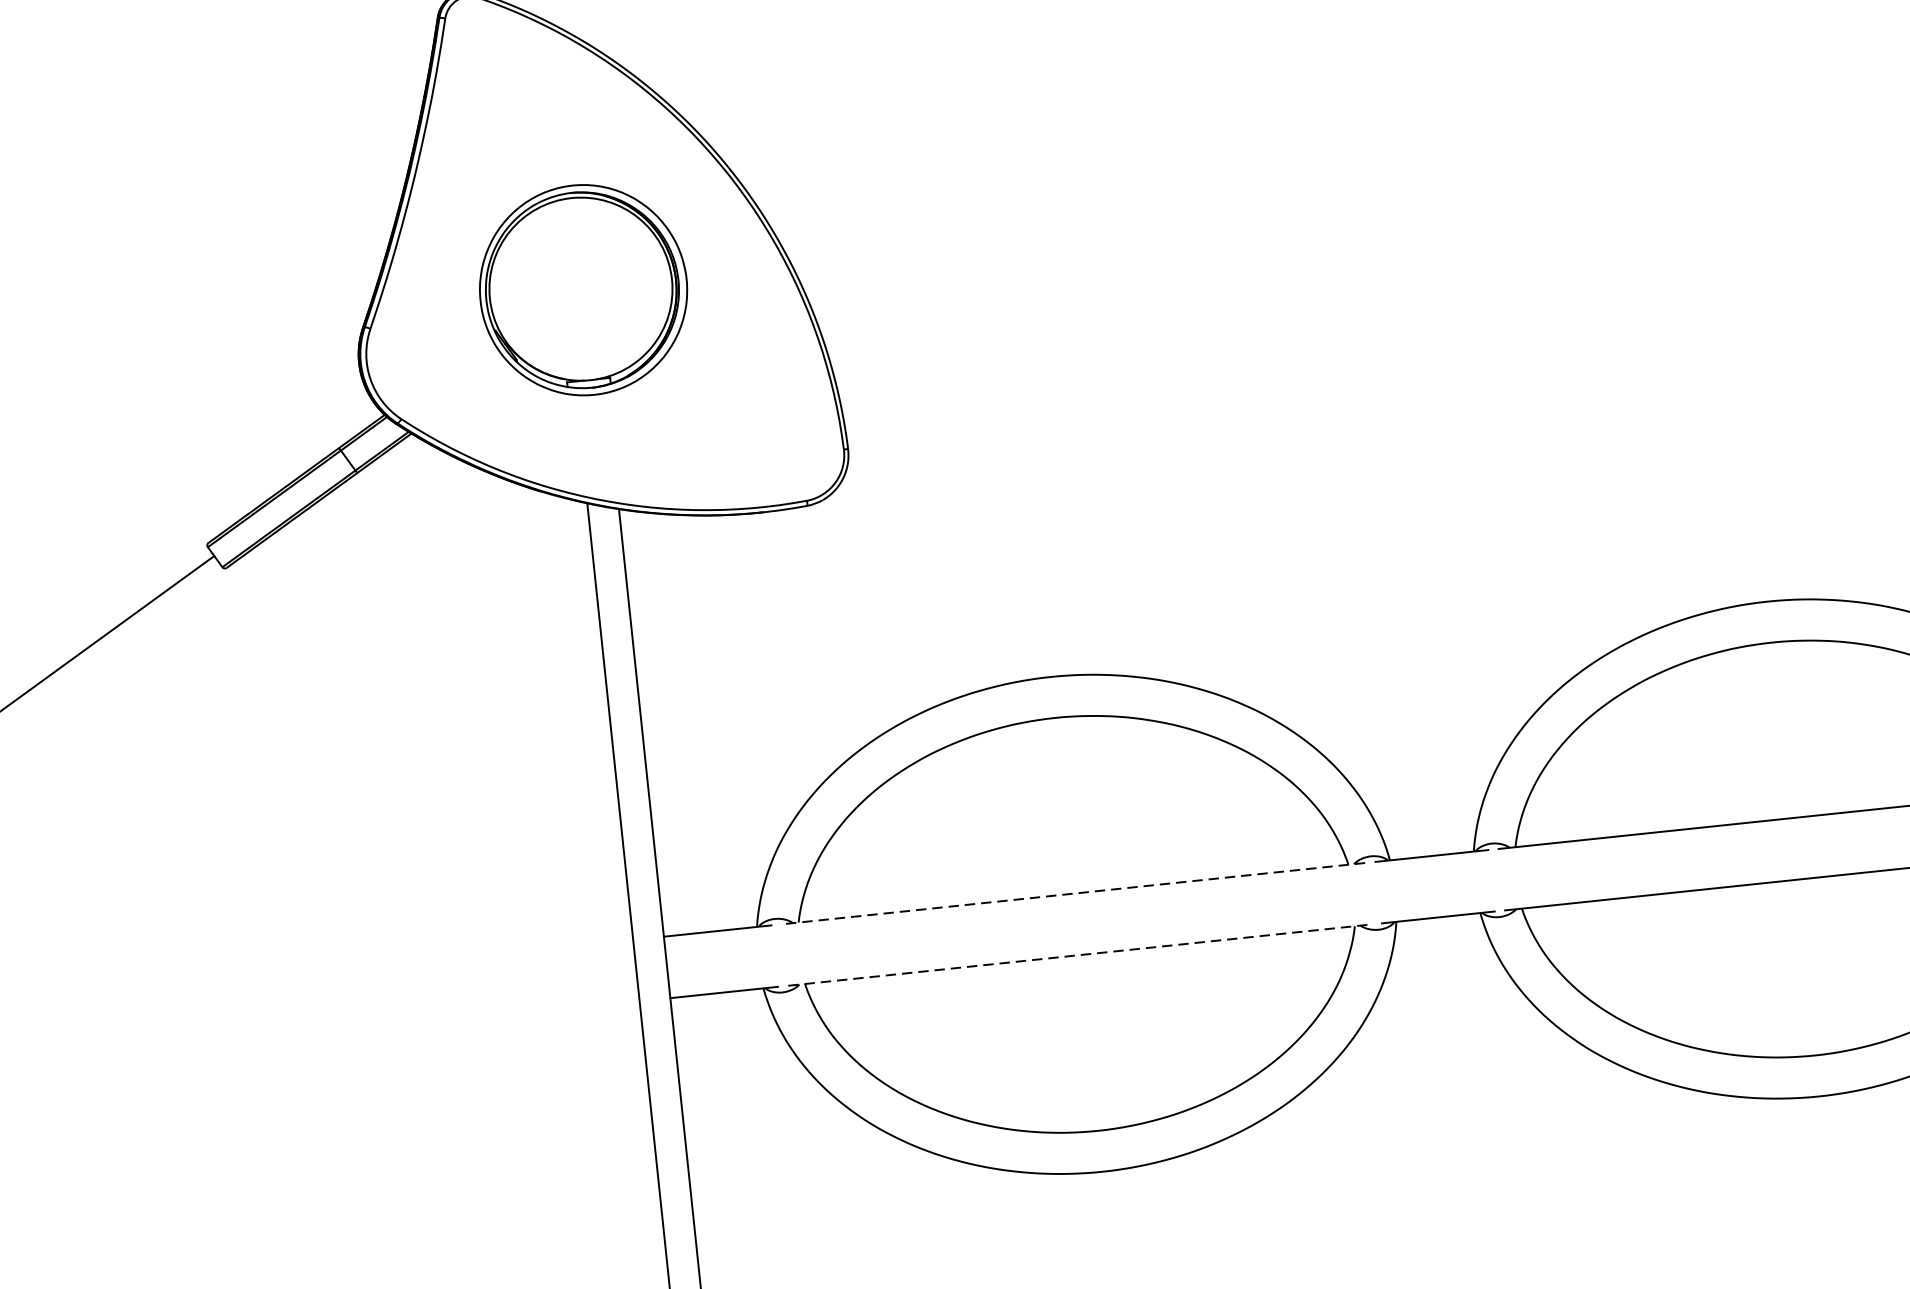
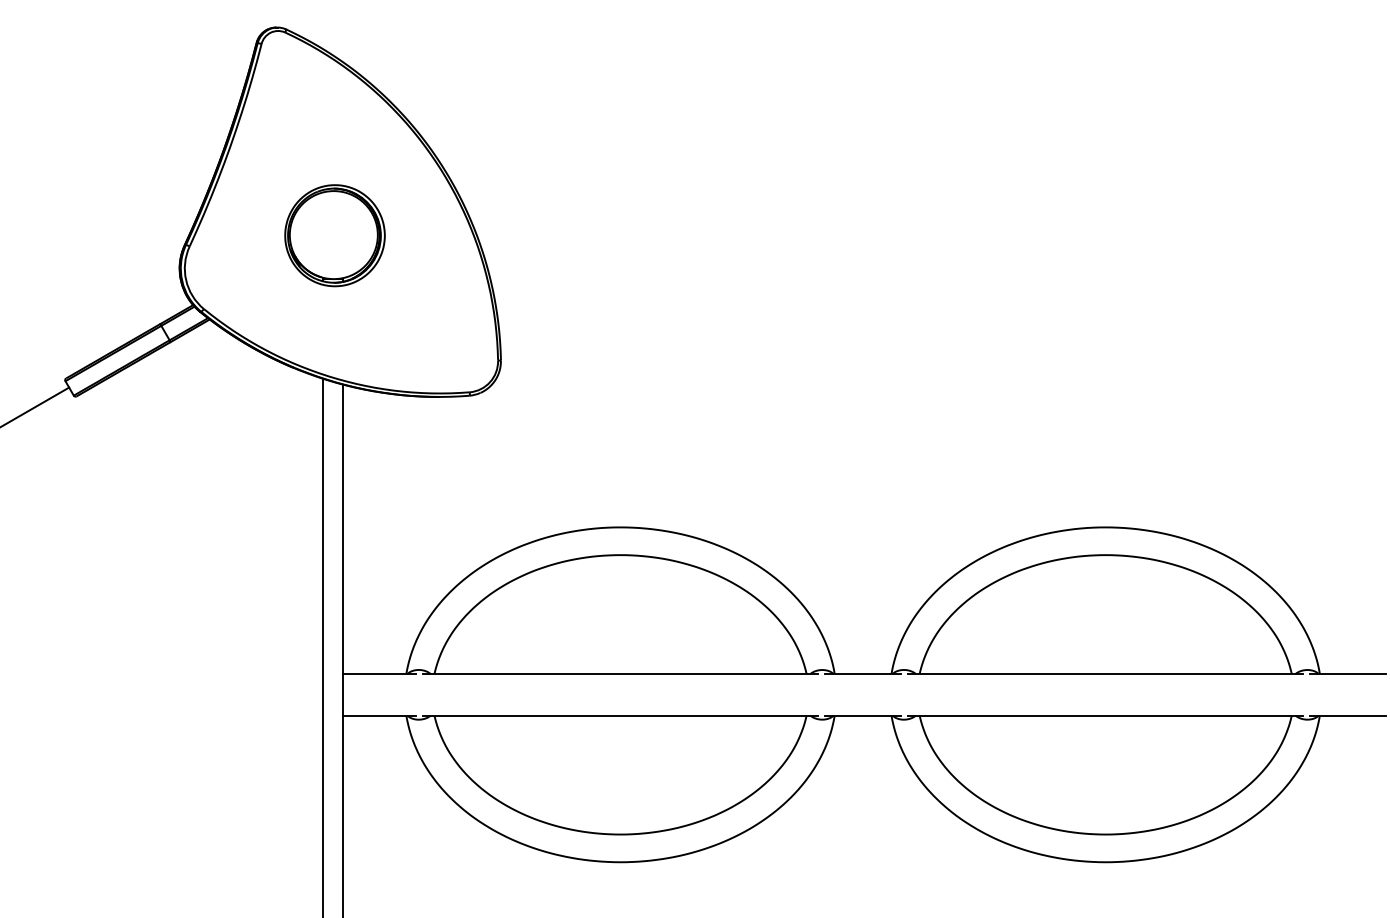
part: (582, 290) -> (334, 235), size x0.71
line: (1073, 894) -> (620, 674), dashed -> solid
line: (1081, 954) -> (621, 715), dashed -> solid

